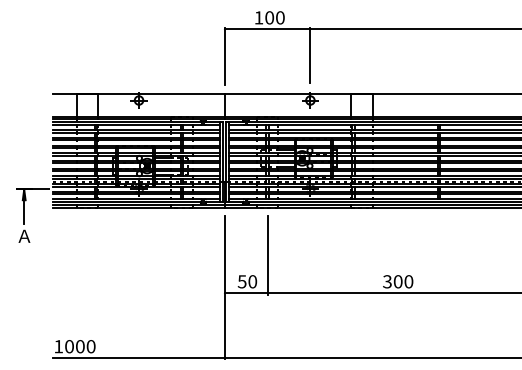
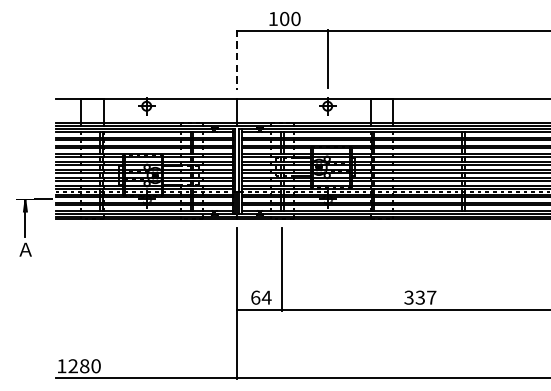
line: (224, 57) -> (236, 60), solid -> dashed
text: (247, 281) -> (261, 297), 50 -> 64
text: (403, 281) -> (425, 297), 300 -> 337
text: (74, 346) -> (78, 366), 1000 -> 1280

